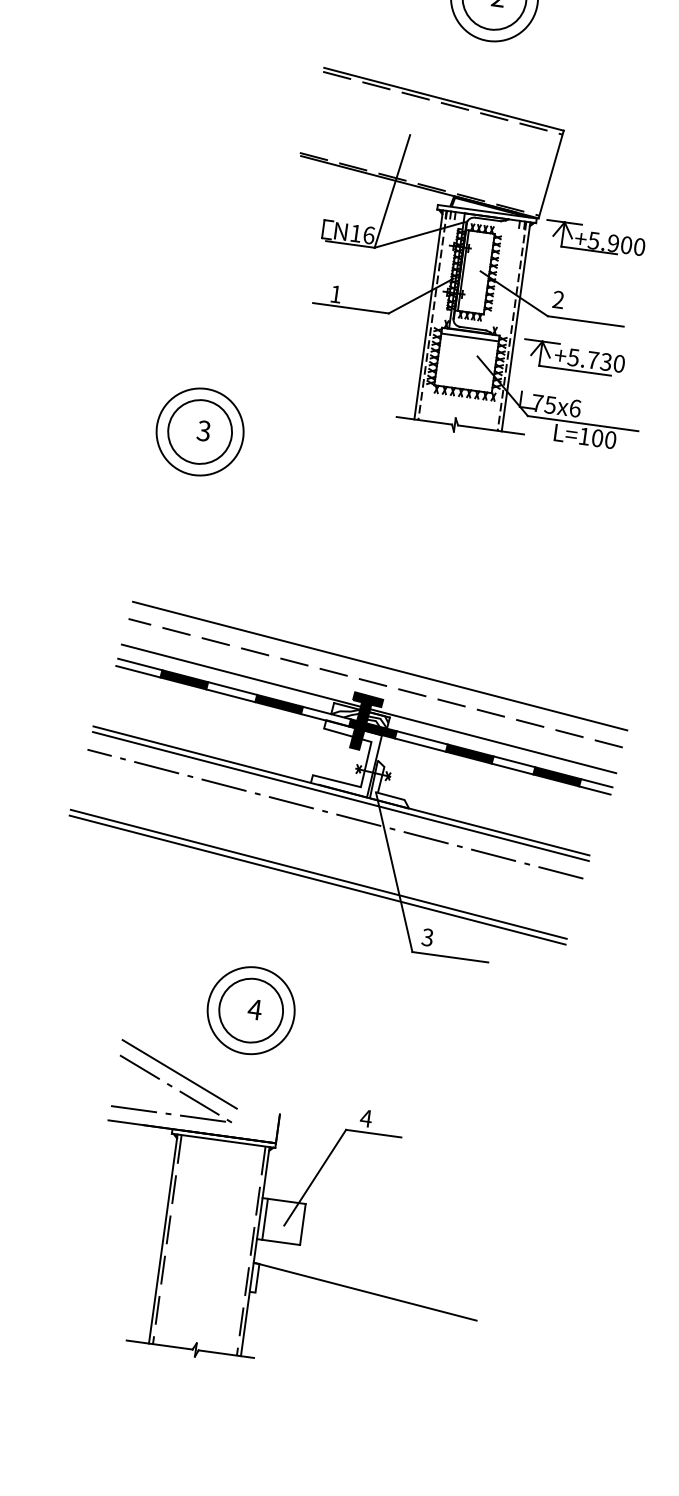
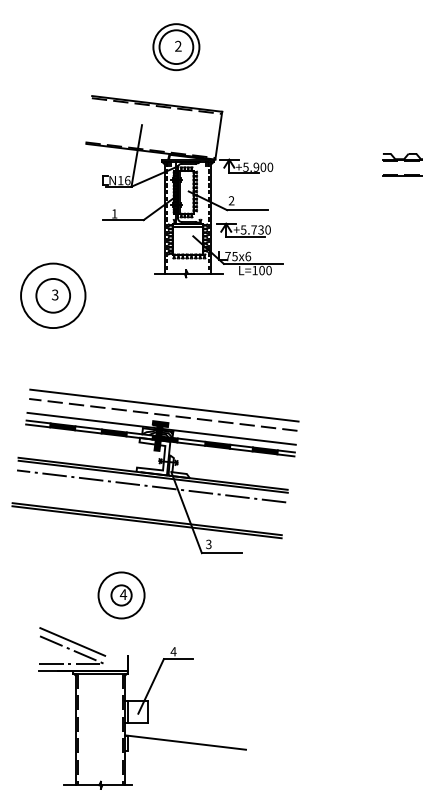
circle: (200, 431) -> (53, 295), size x1.4
circle: (251, 1010) -> (121, 595), size x0.6
part: (293, 1216) -> (142, 708), moved

